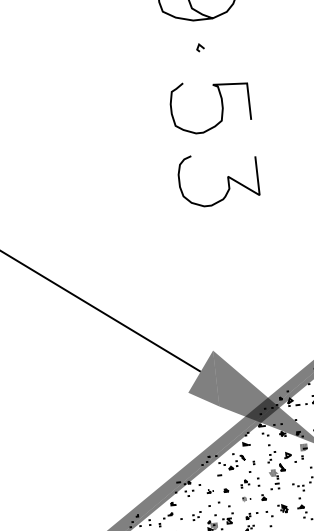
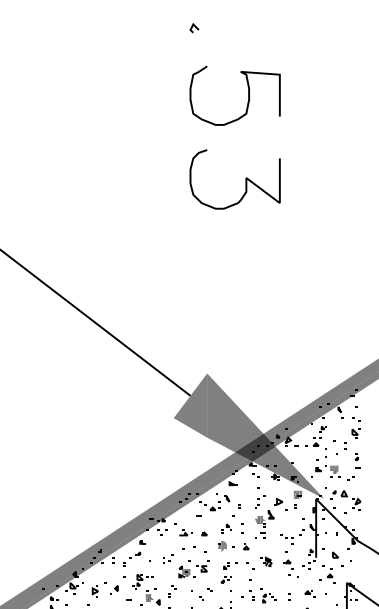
line: (201, 46) -> (195, 27), moved
part: (209, 491) -> (185, 532), size x1.67
part: (246, 499) -> (226, 546), size x1.67

